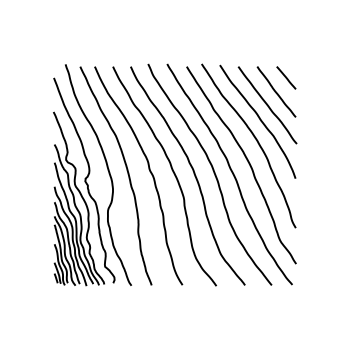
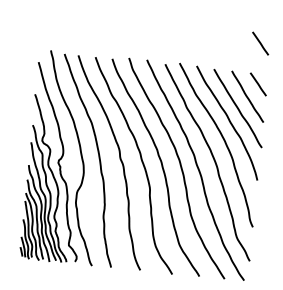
line: (284, 34) -> (260, 43), added

